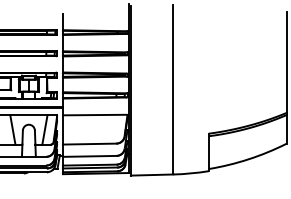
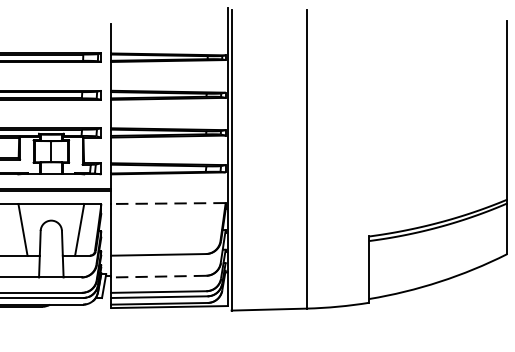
line: (94, 115) -> (167, 204), solid -> dashed
line: (89, 156) -> (158, 276), solid -> dashed

